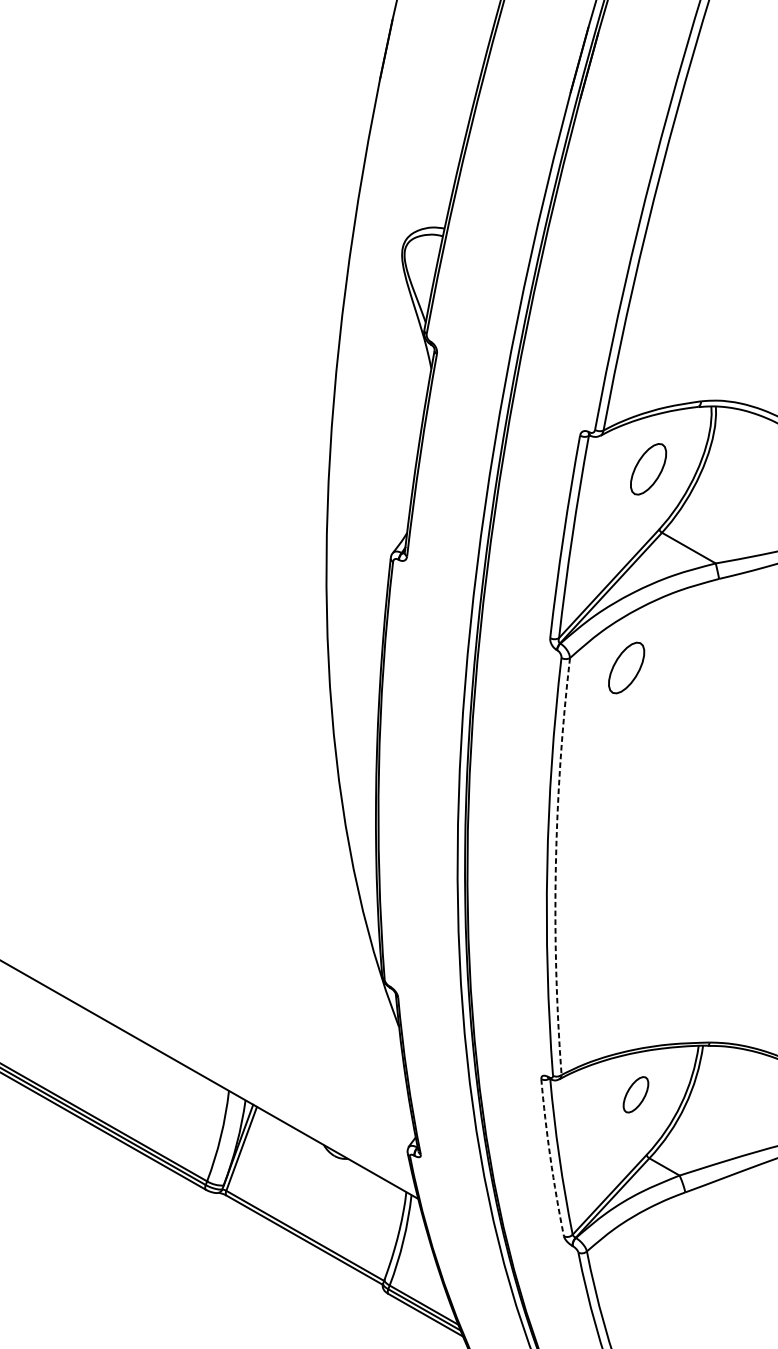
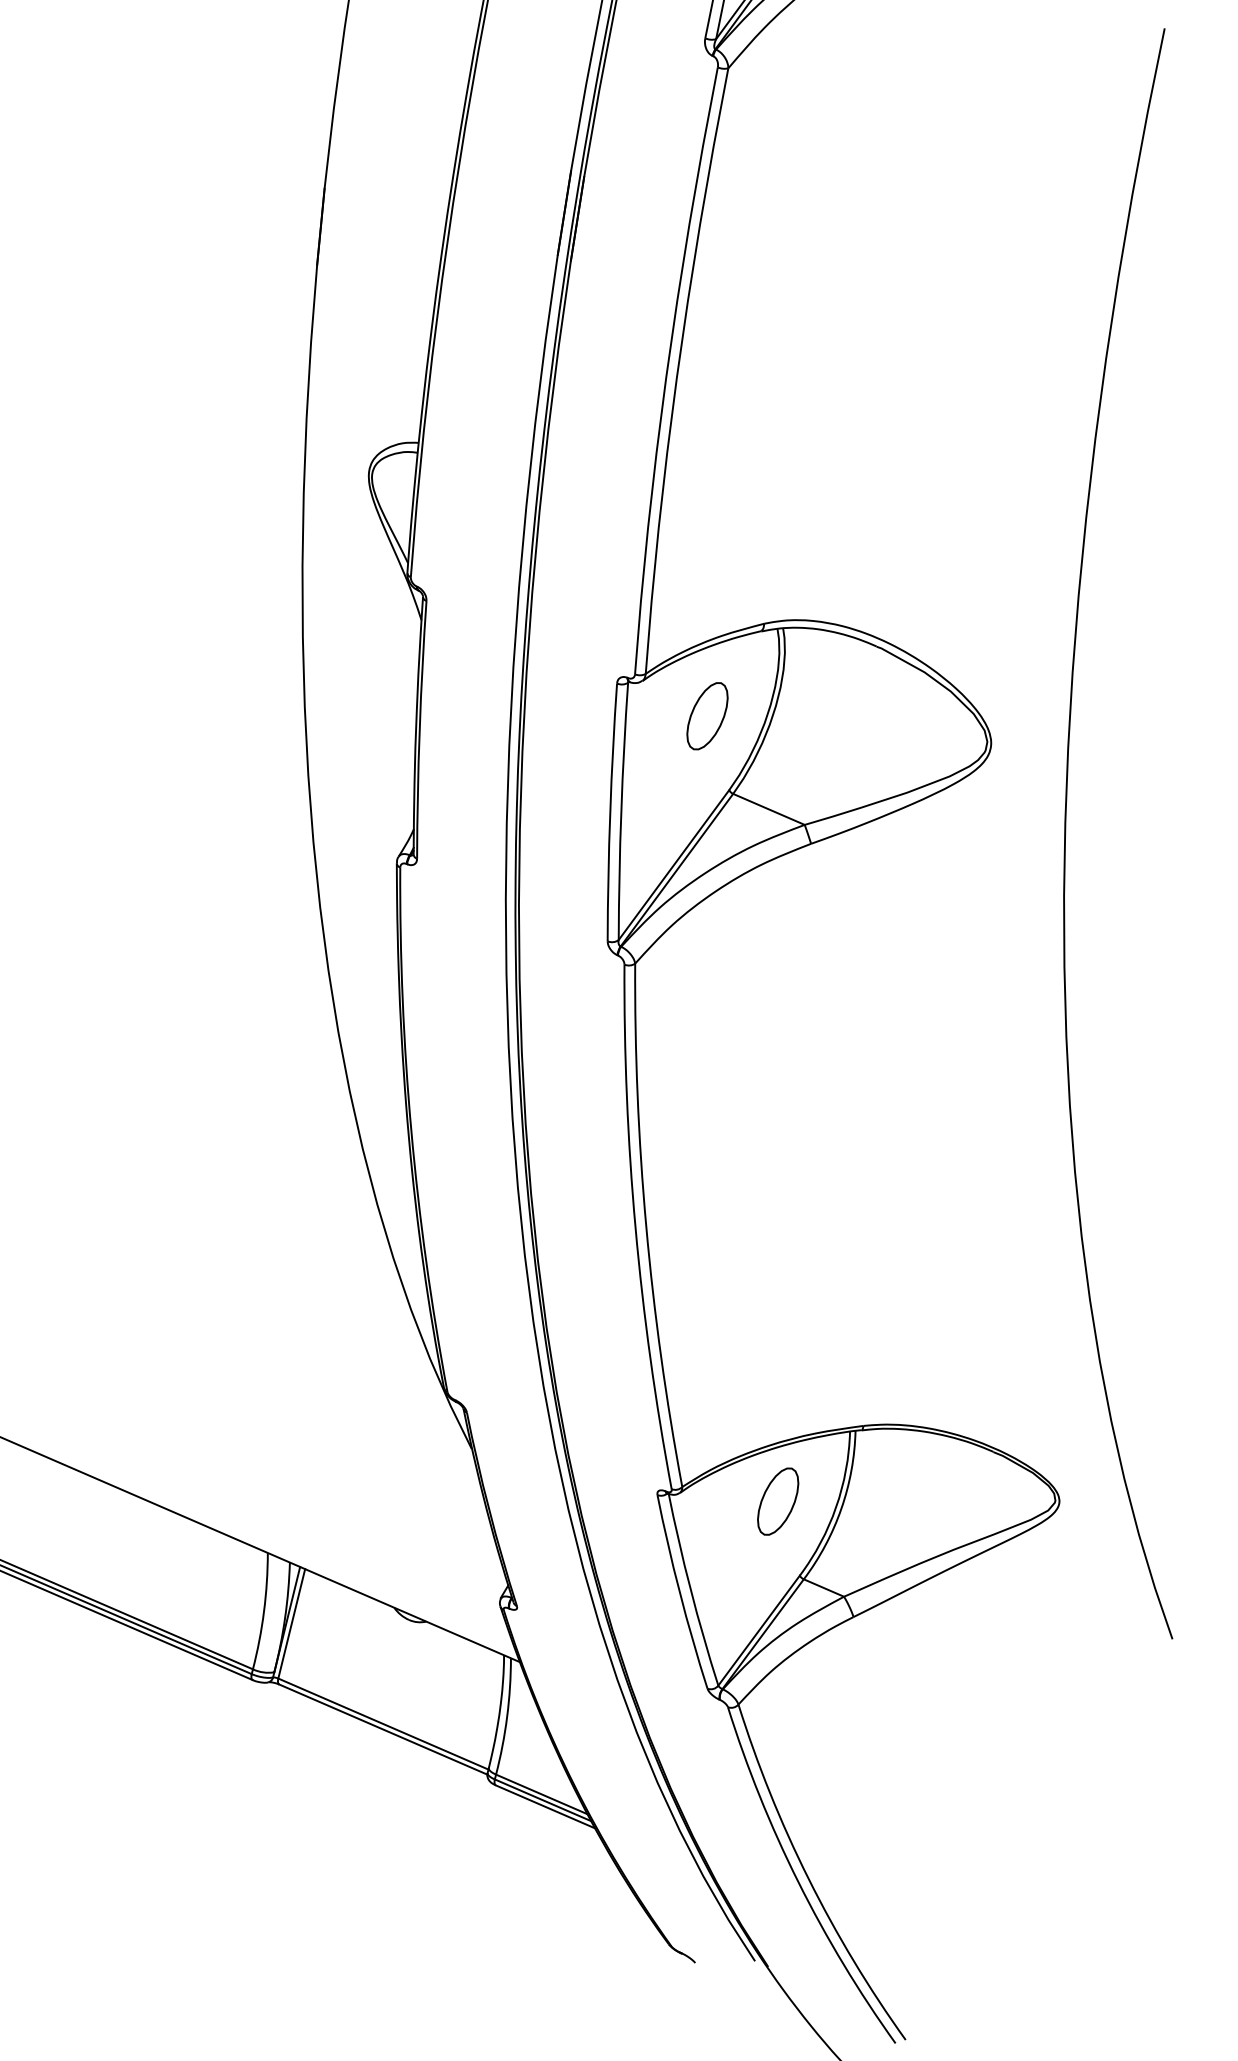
part: (626, 668) -> (707, 968), removed
arc: (556, 866) -> (646, 1226), dashed -> solid
part: (636, 1094) -> (778, 1501), size x1.43
arc: (550, 1157) -> (679, 1592), dashed -> solid

